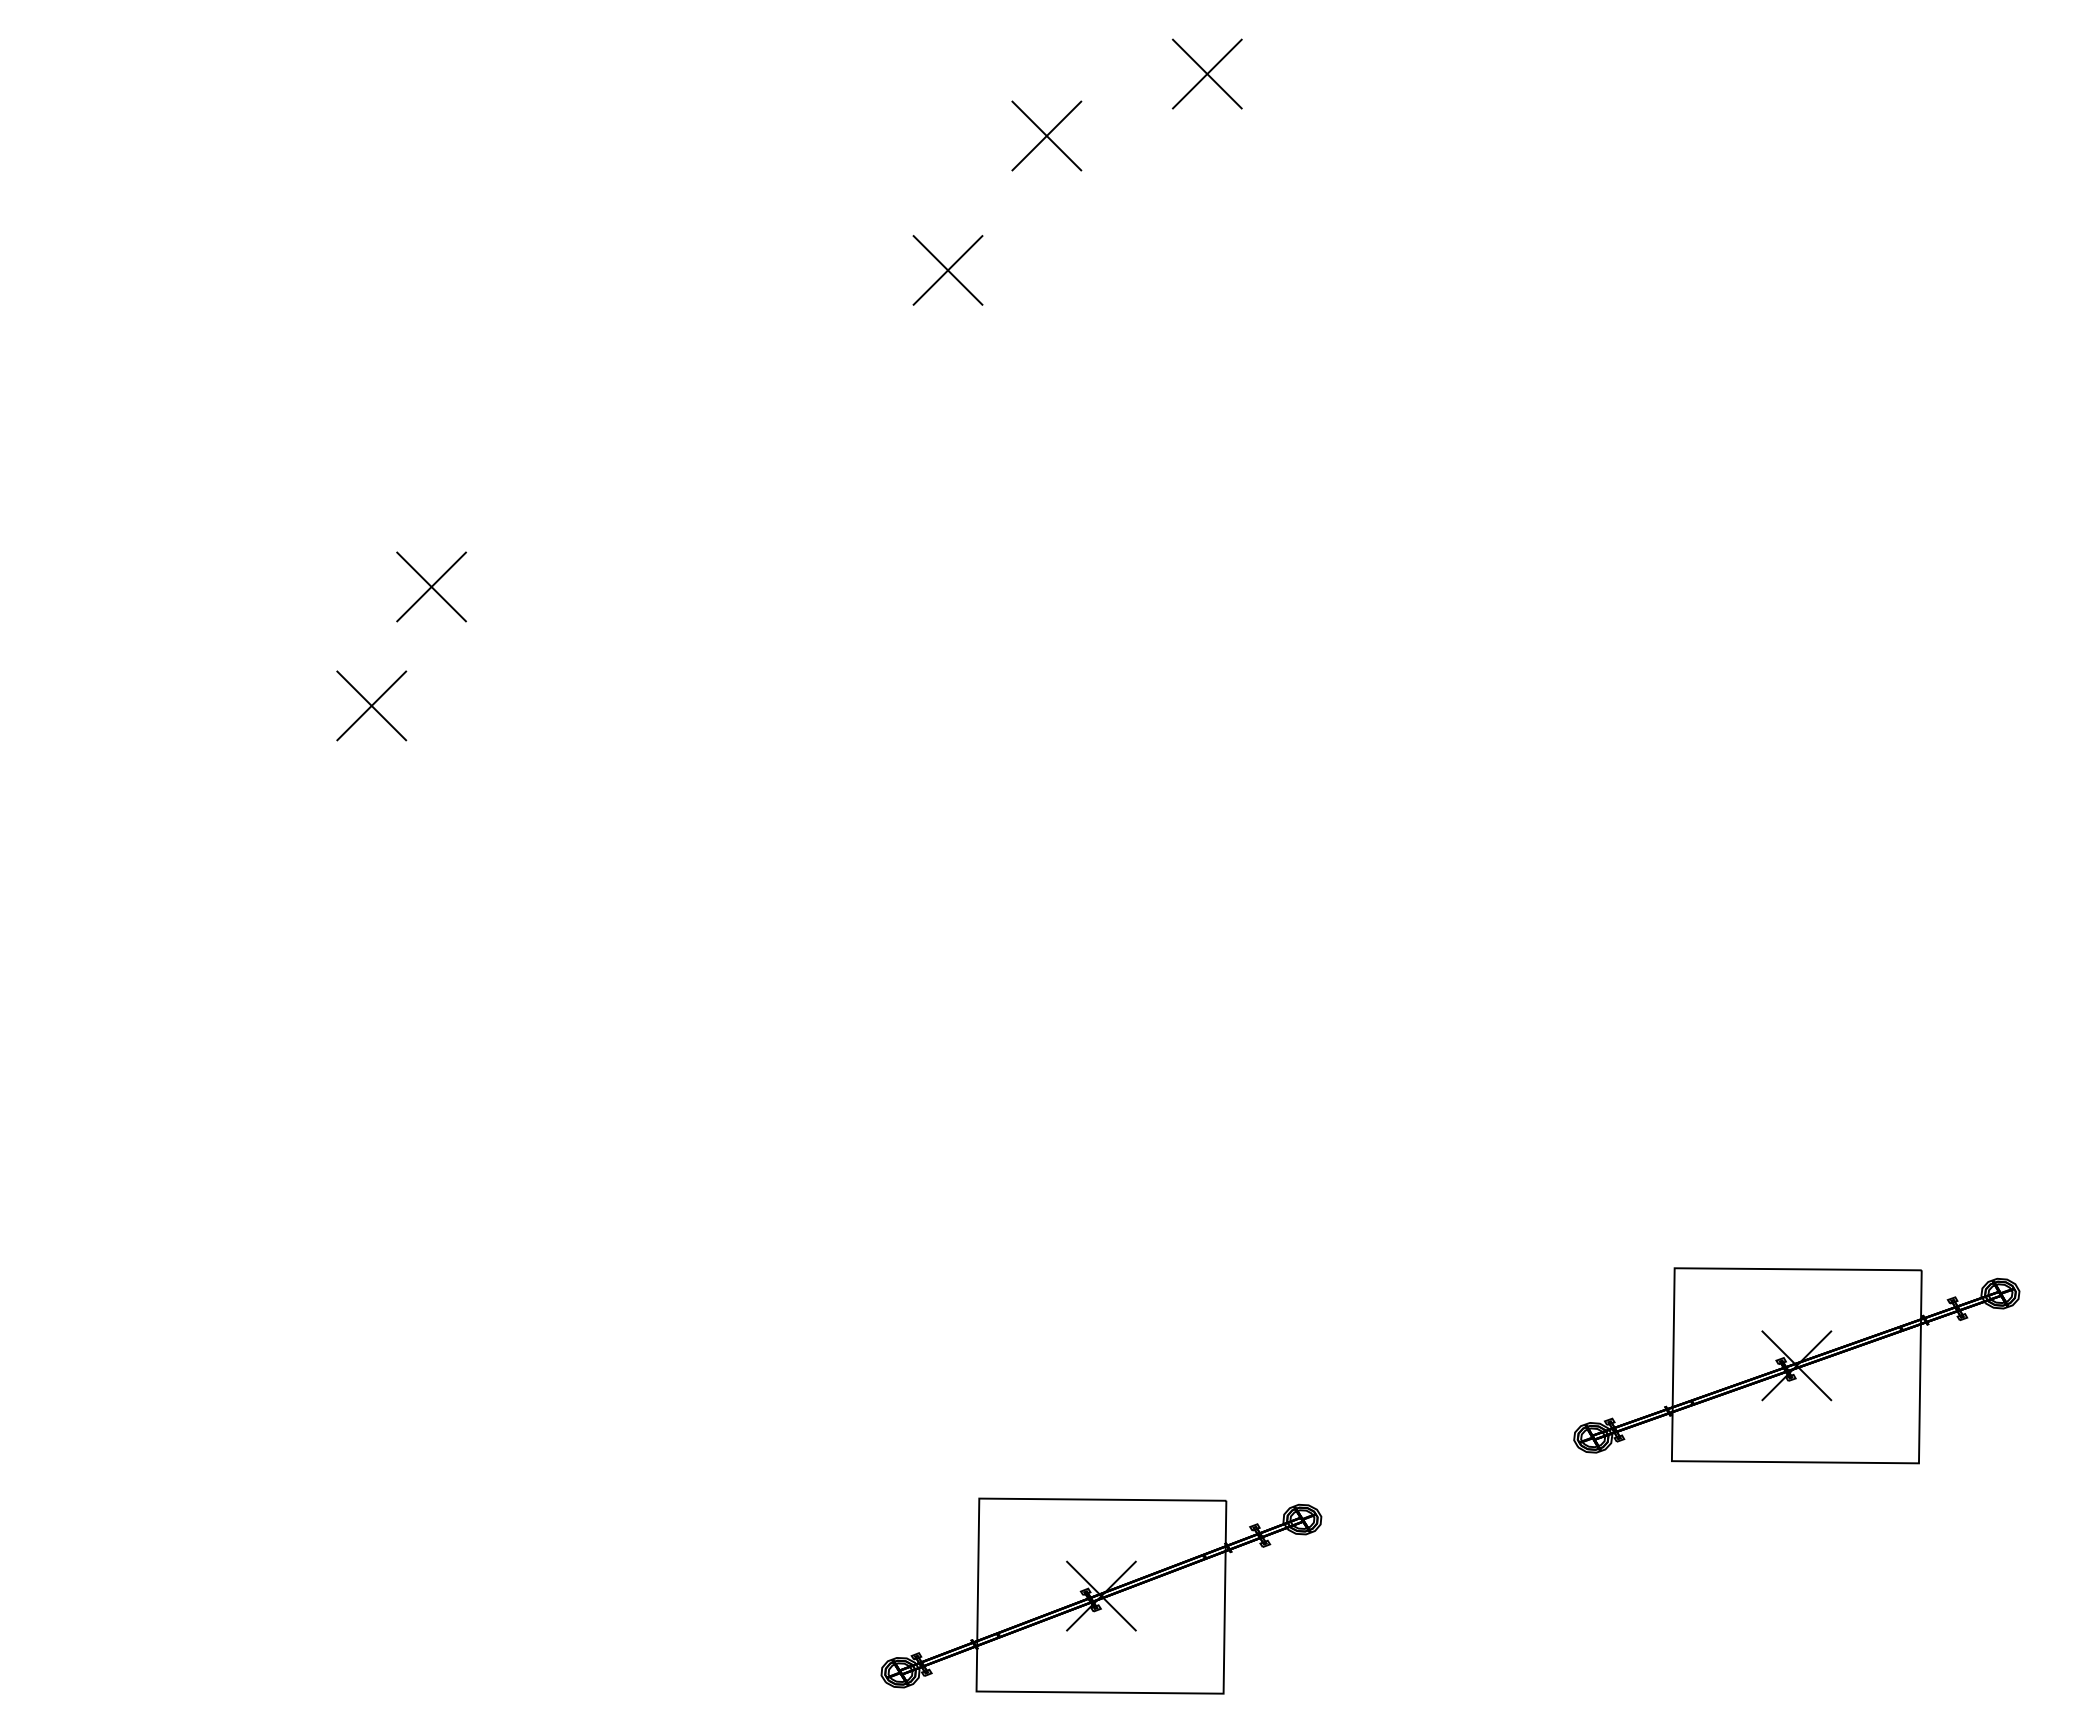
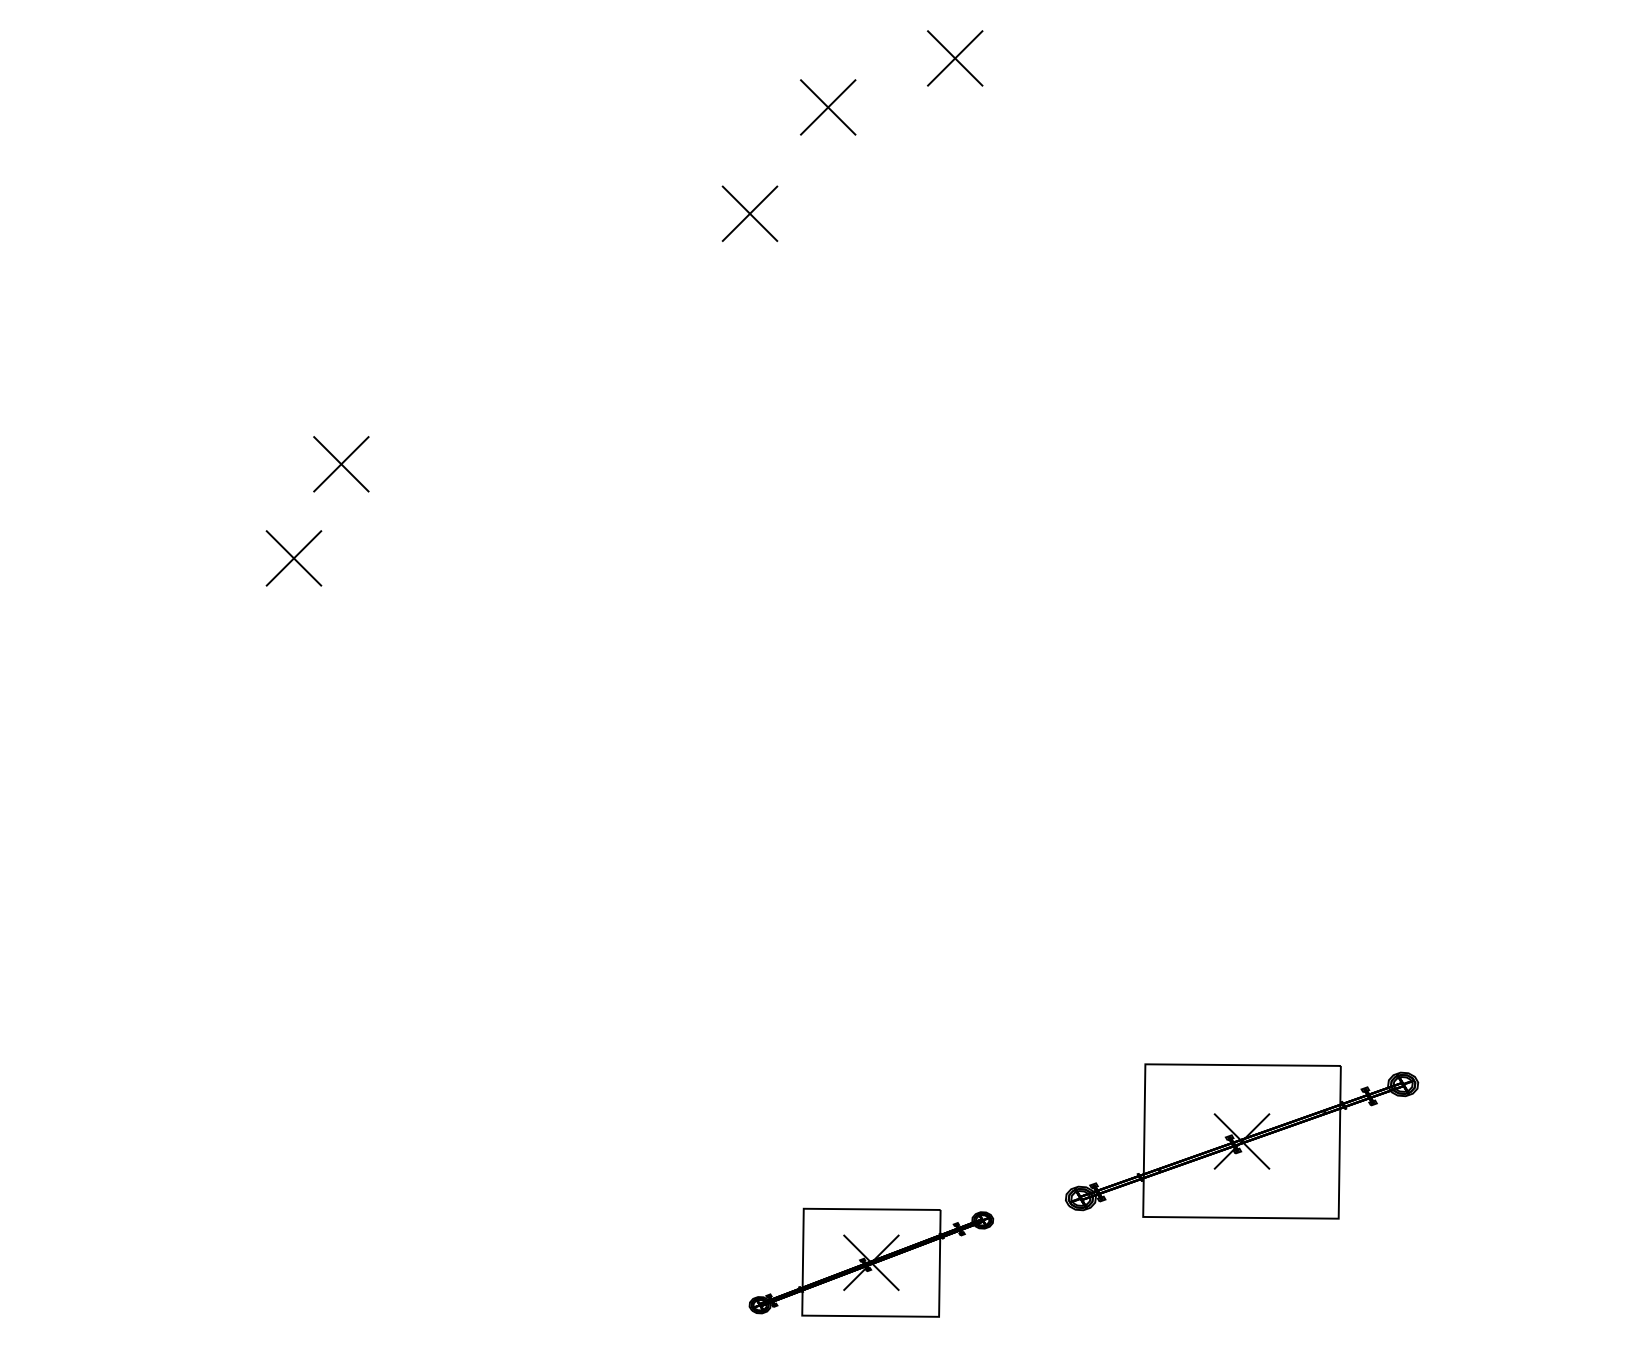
part: (1796, 1365) -> (1241, 1141), moved
part: (1101, 1595) -> (871, 1262), size x0.7

